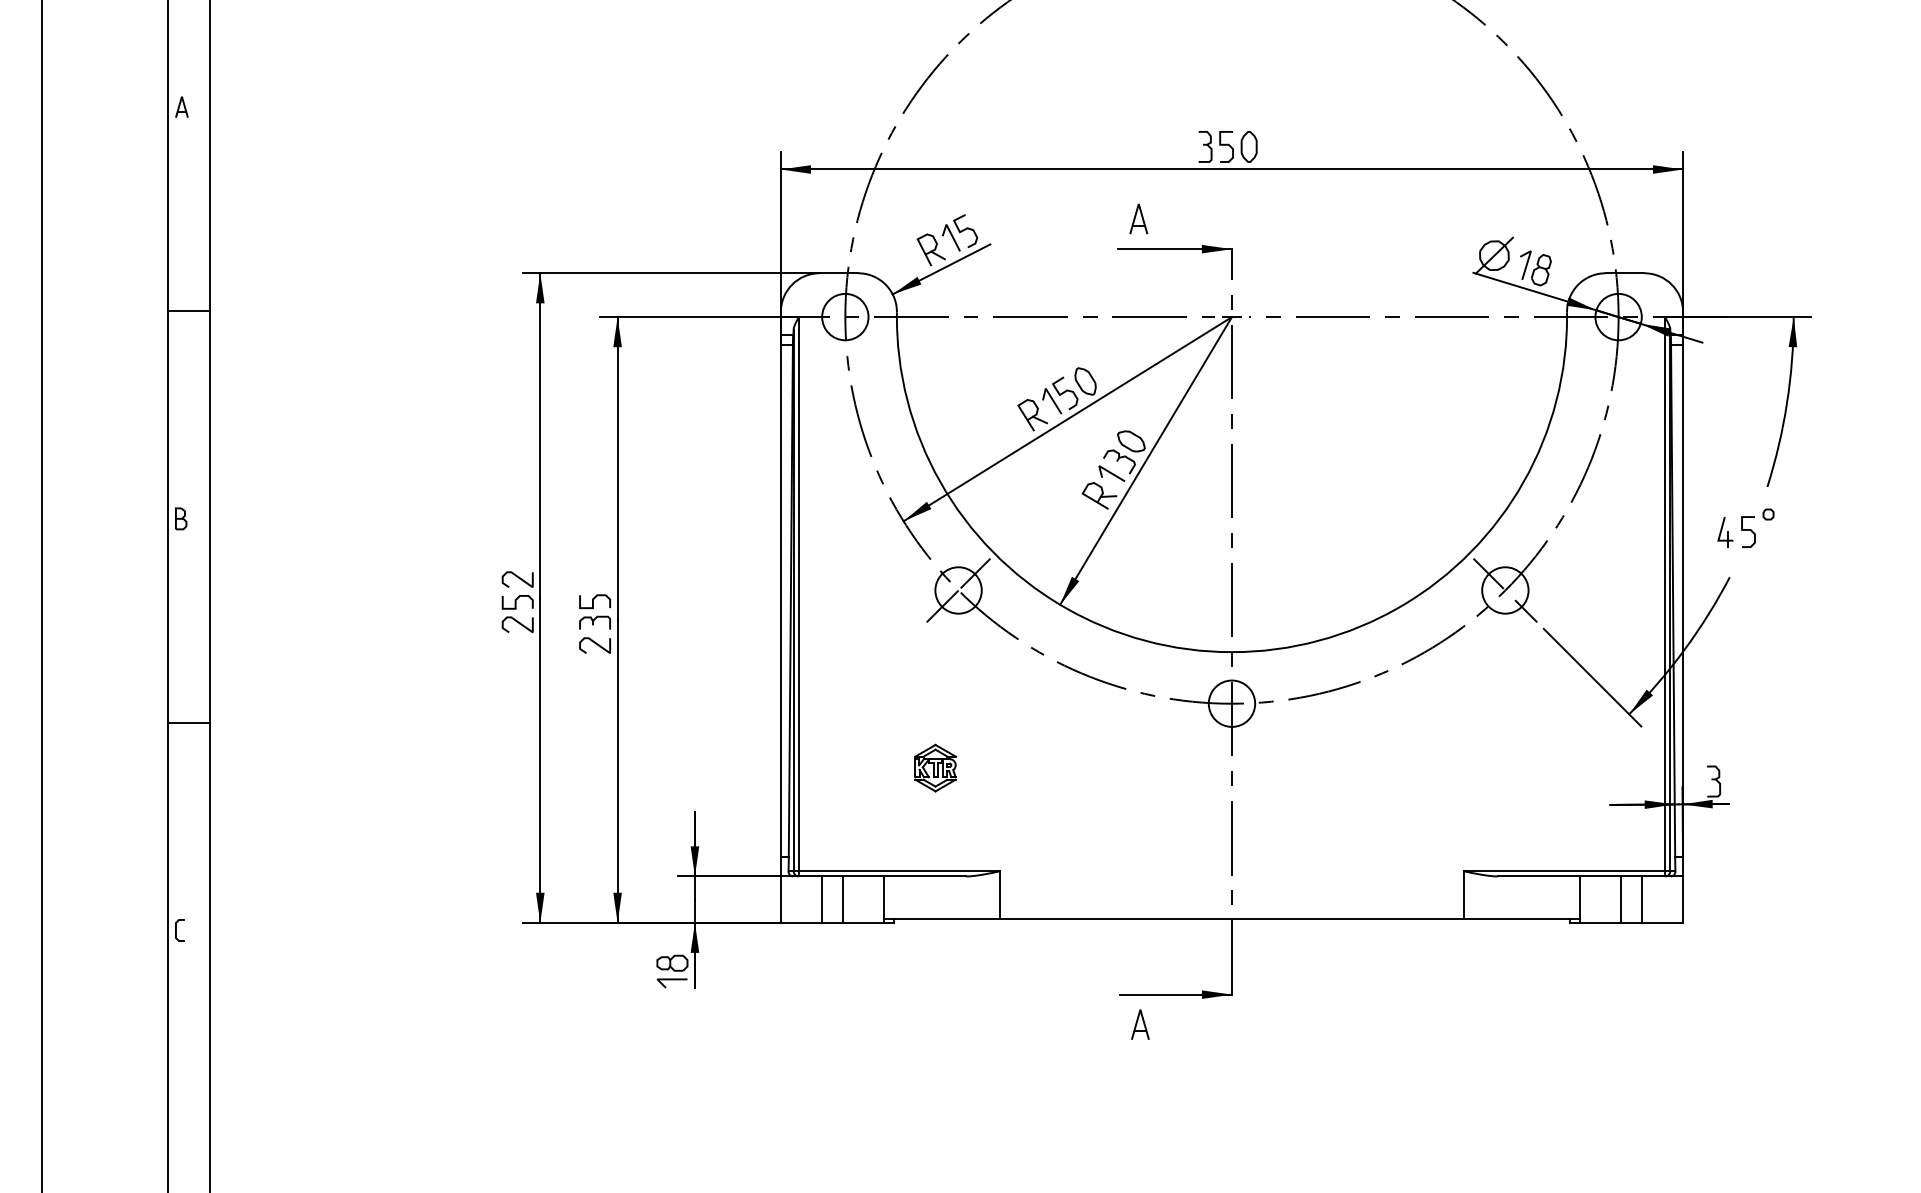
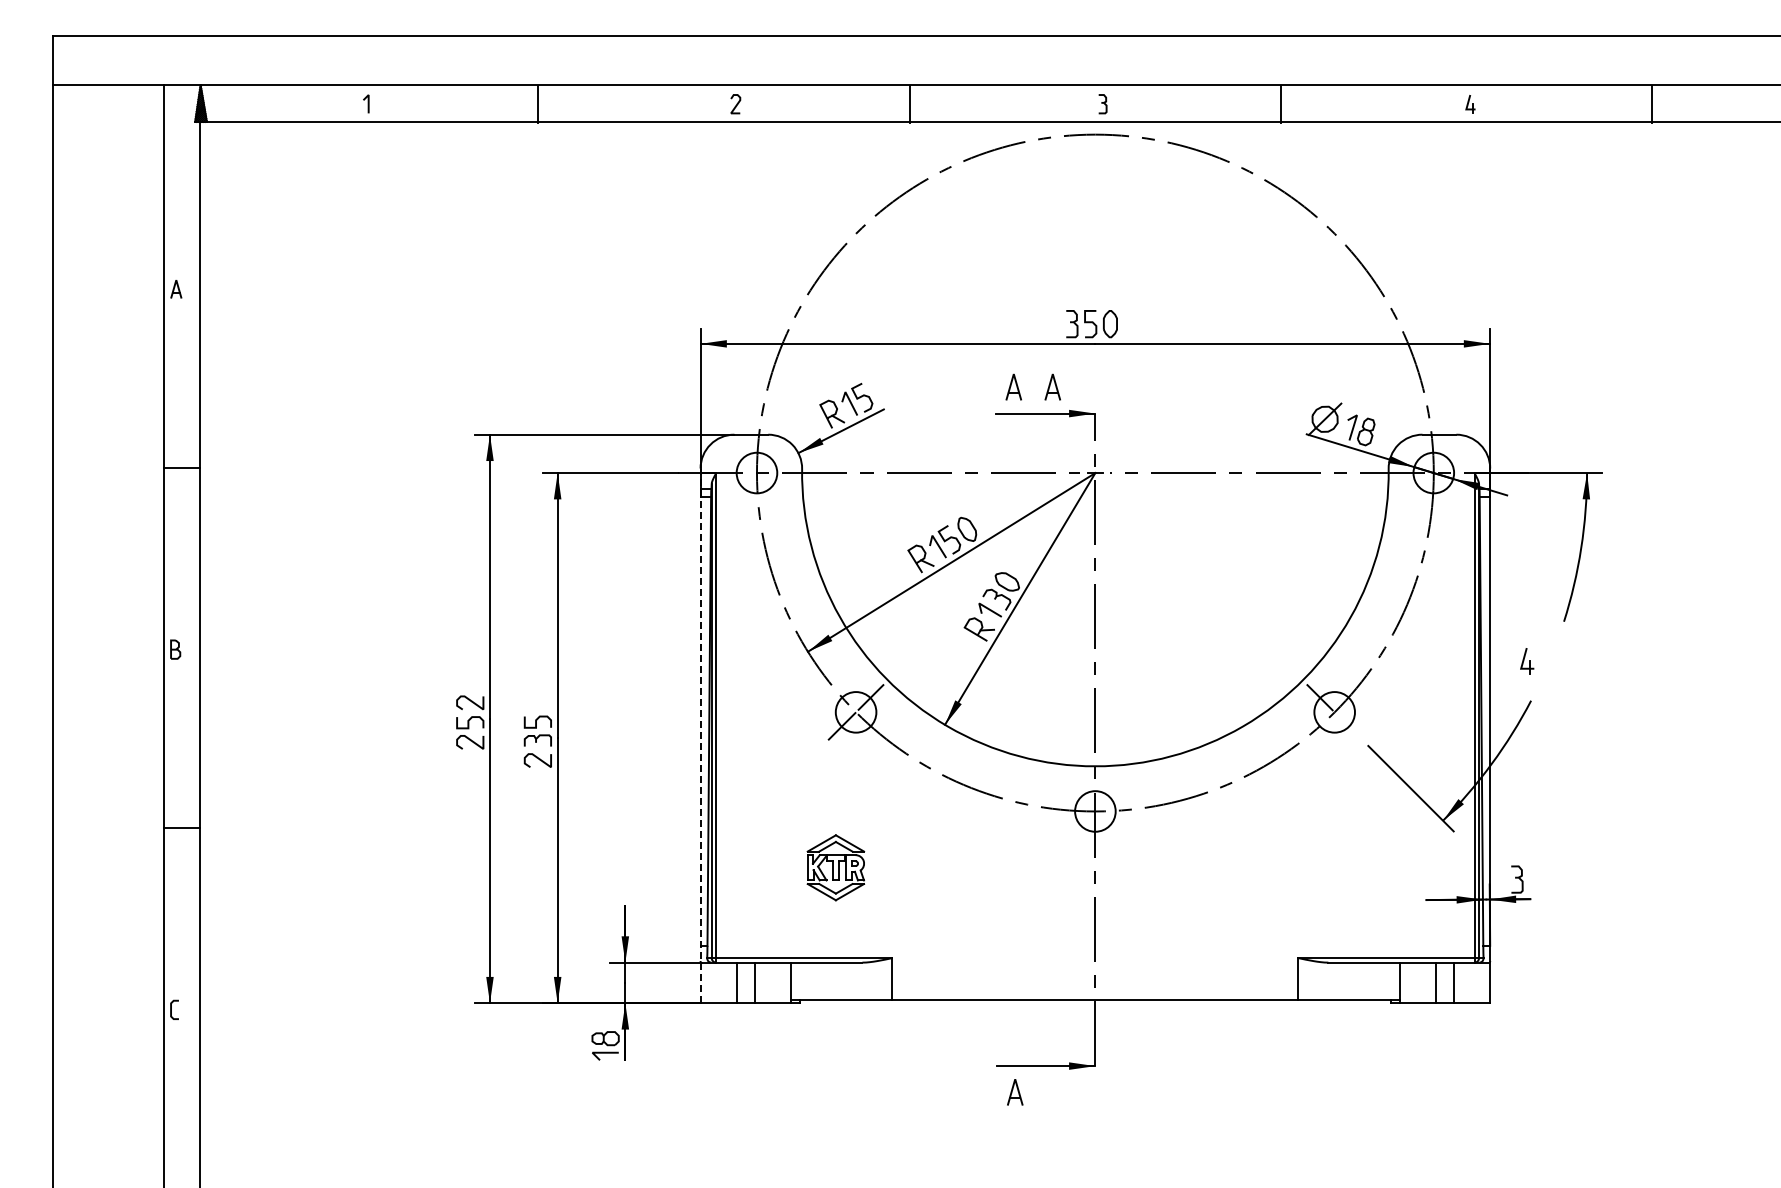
part: (1182, 218) -> (1052, 386), added
part: (1757, 527) -> (1555, 657), removed
line: (1525, 611) -> (1352, 730), removed
line: (780, 616) -> (700, 735), solid -> dashed
part: (935, 767) -> (835, 867), size x1.6

